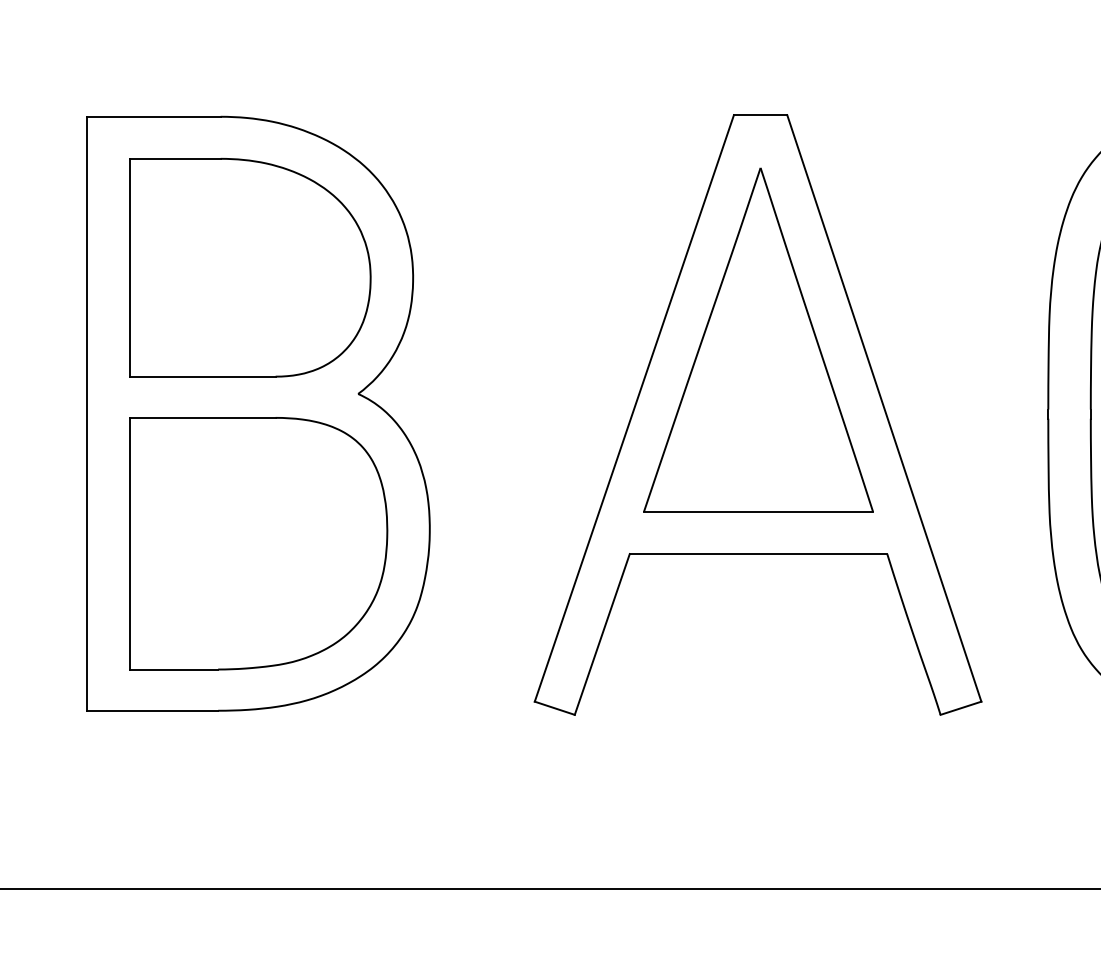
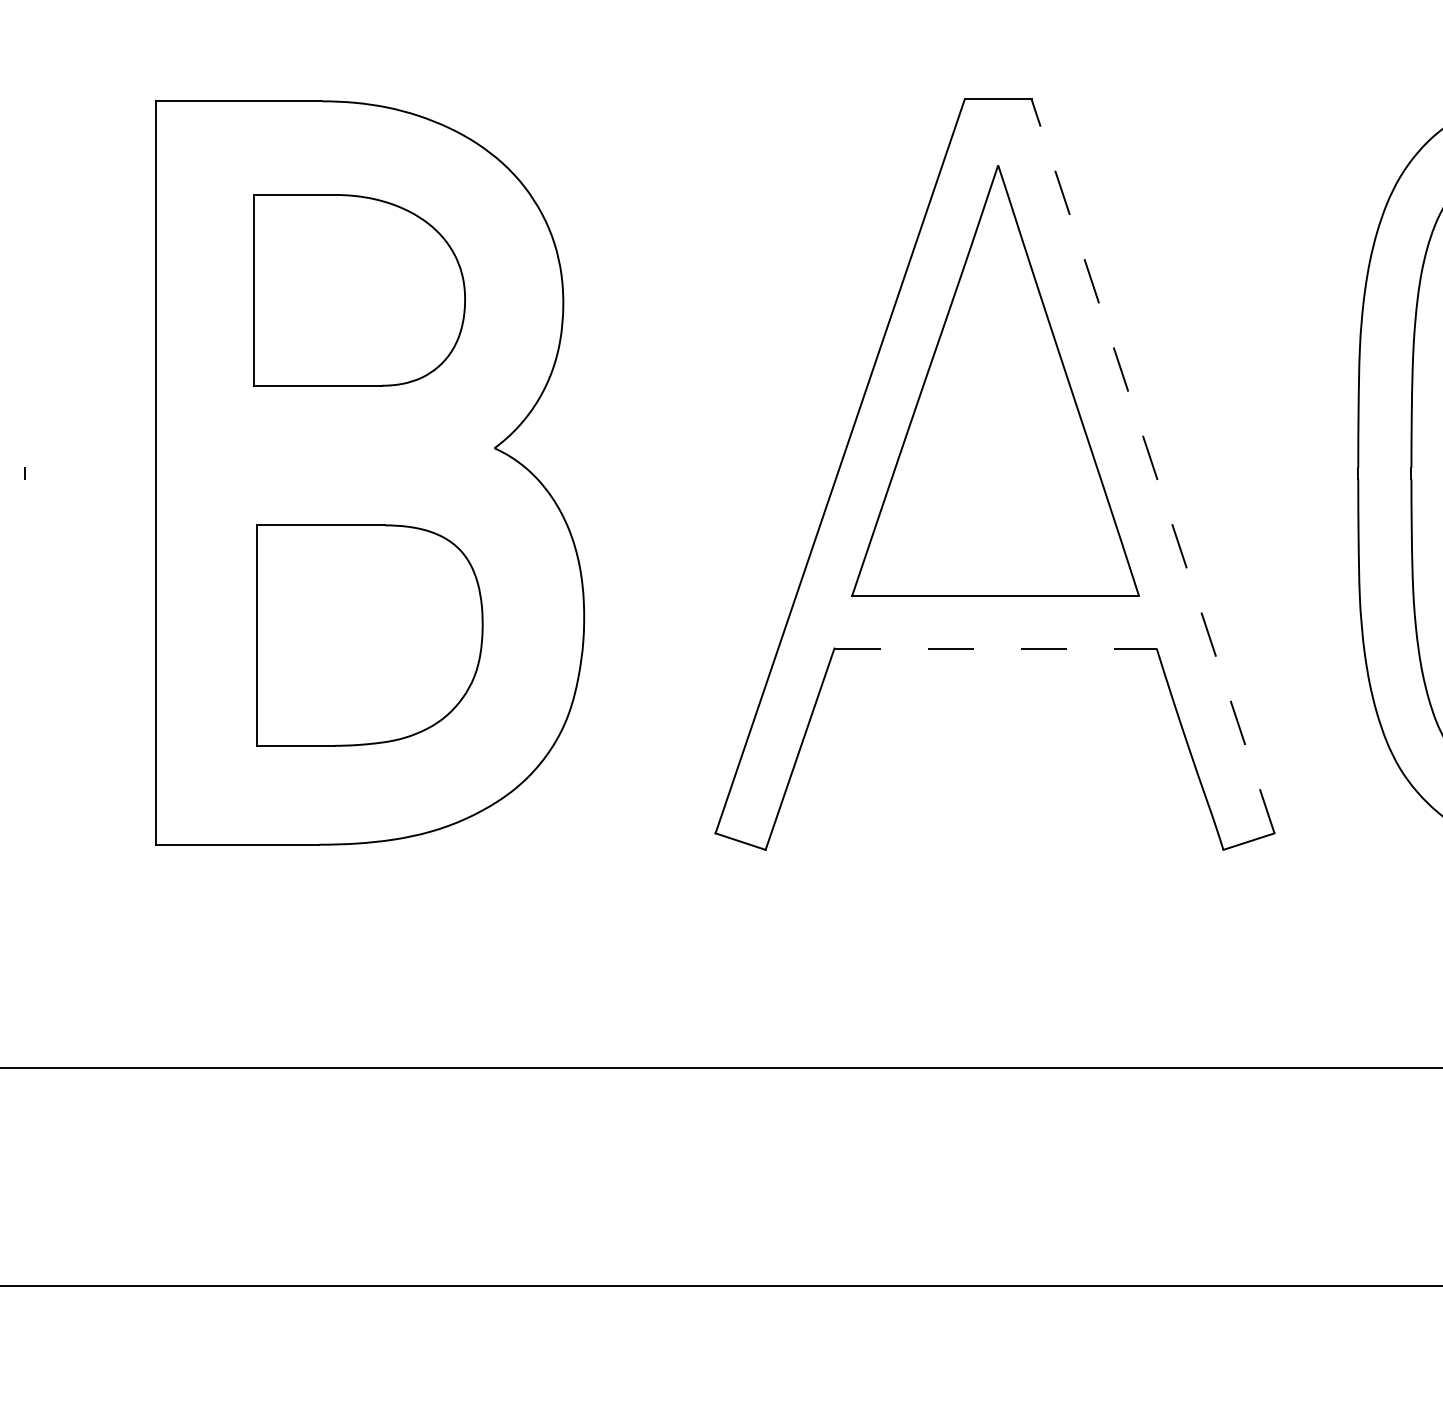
part: (250, 267) -> (359, 290), size x0.7
line: (884, 408) -> (1153, 466), solid -> dashed
part: (258, 543) -> (369, 635), size x0.7
line: (759, 553) -> (996, 648), solid -> dashed

